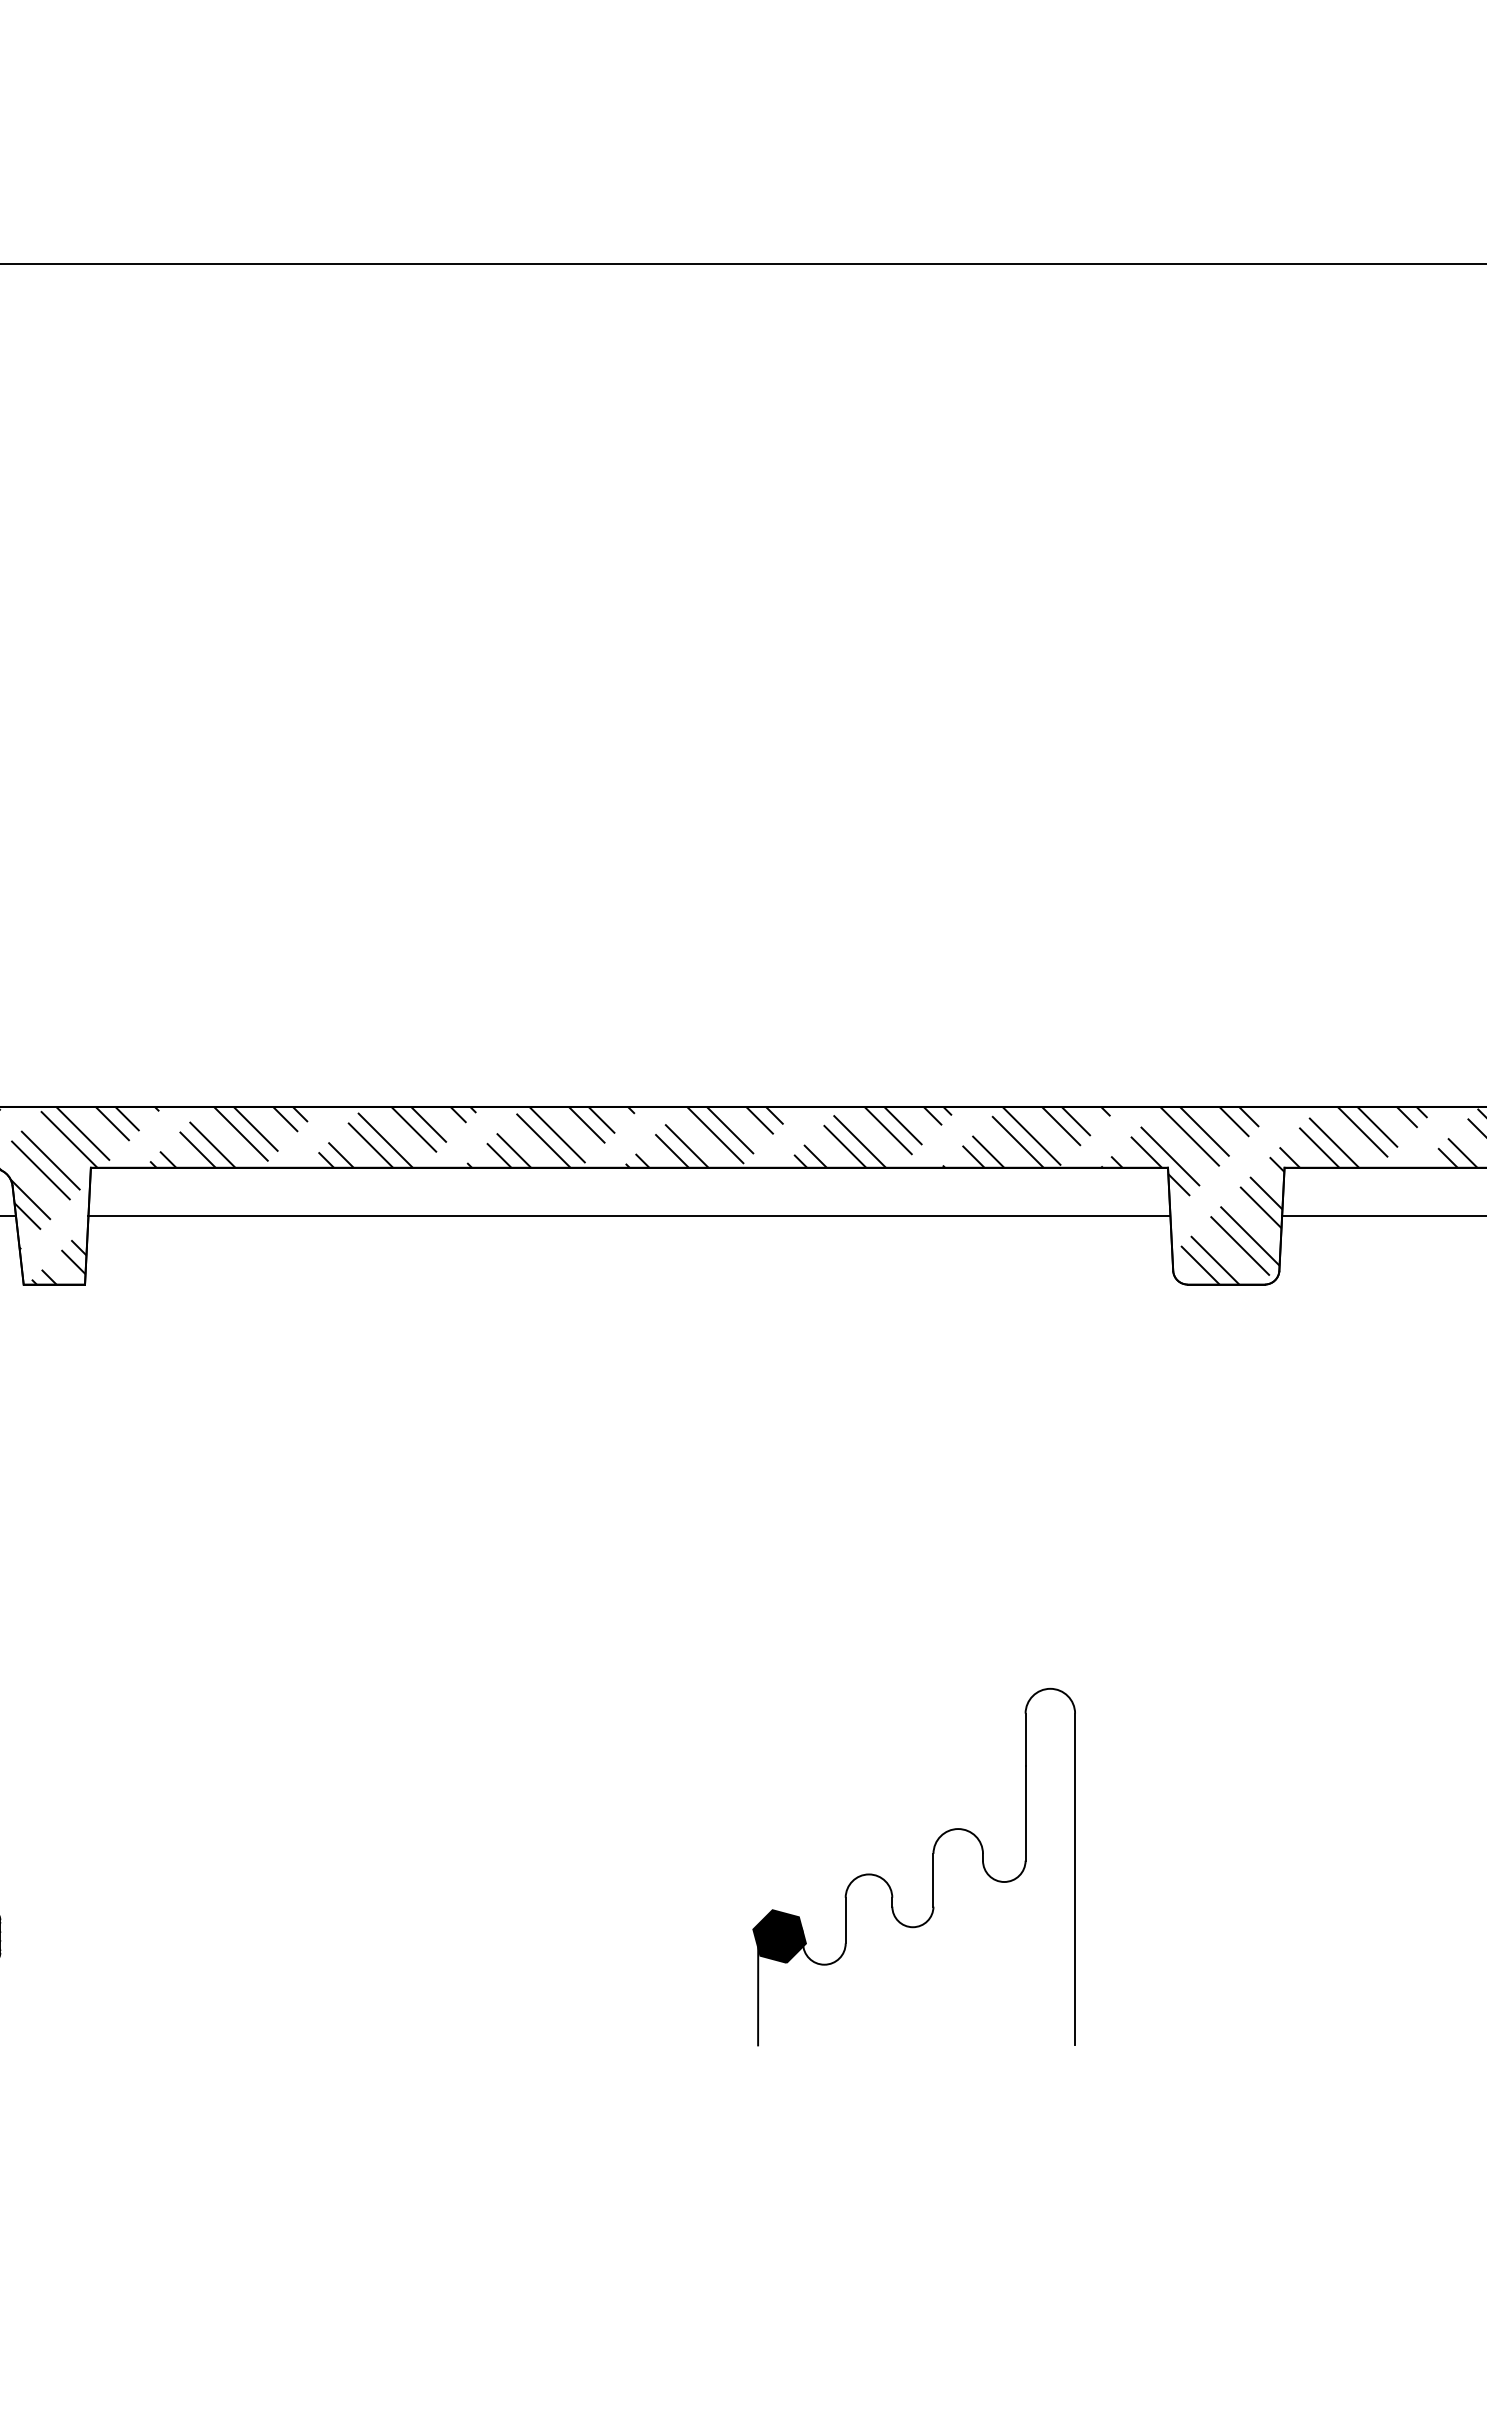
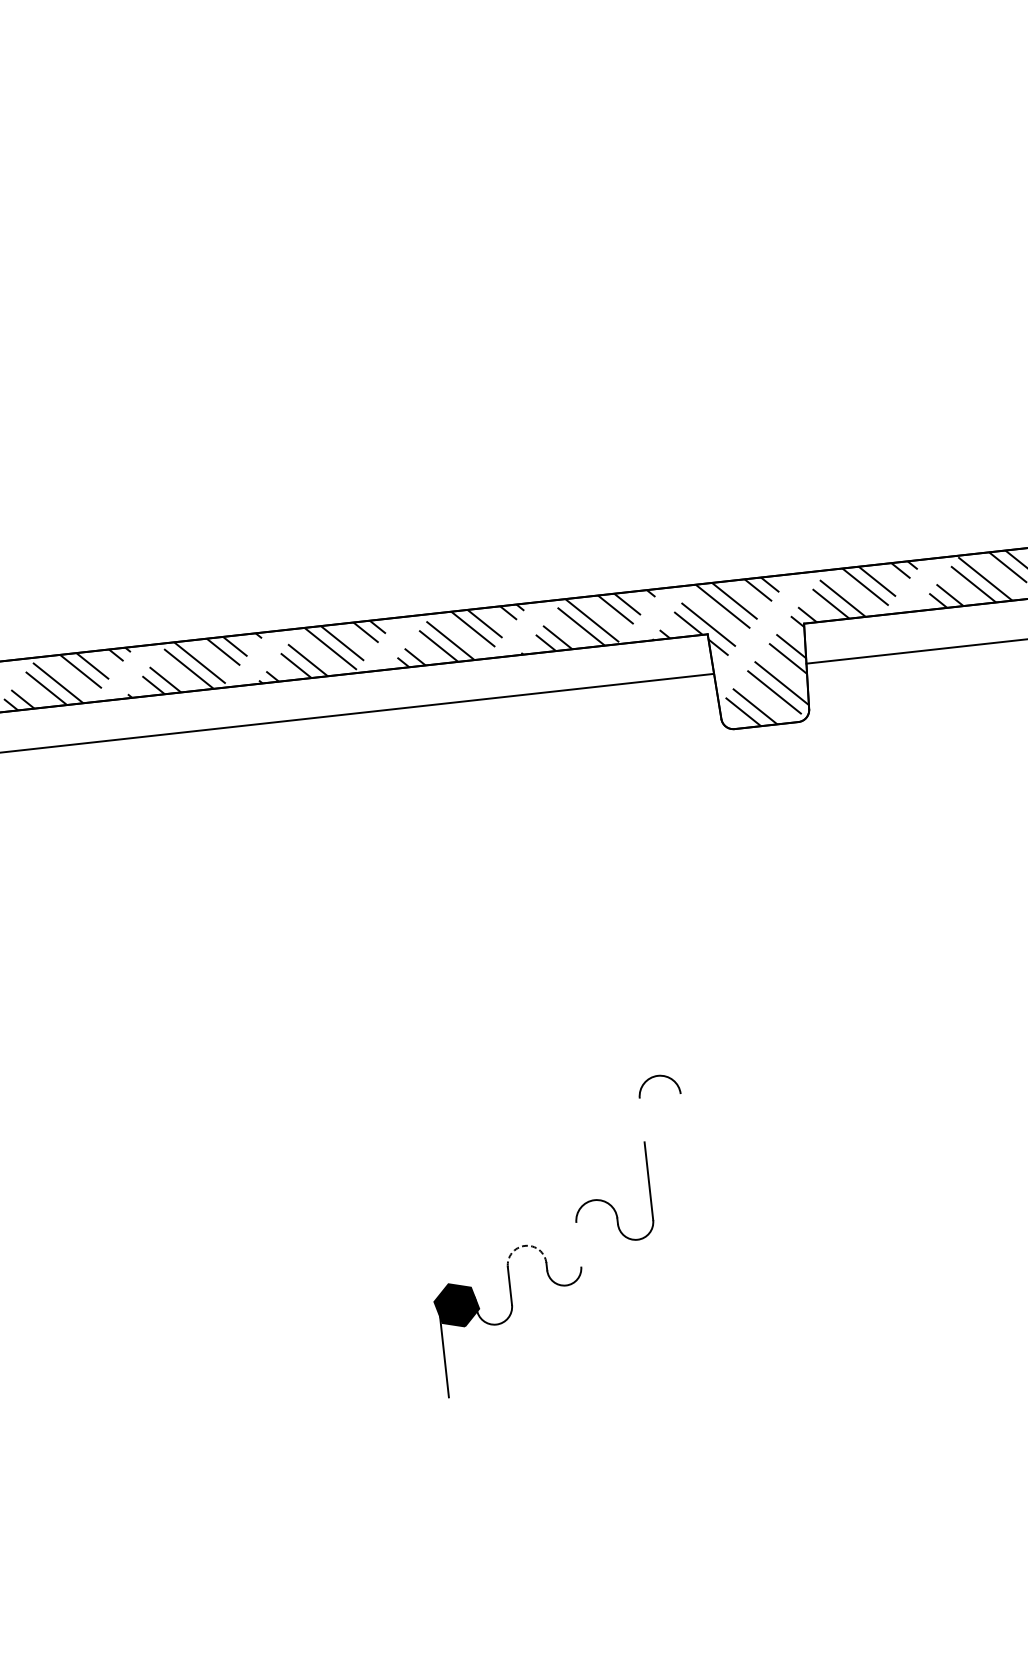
line: (1025, 1739) -> (642, 1120), removed
arc: (869, 1874) -> (525, 1245), solid -> dashed
line: (933, 1879) -> (578, 1244), removed
line: (1075, 1879) -> (696, 1231), removed

